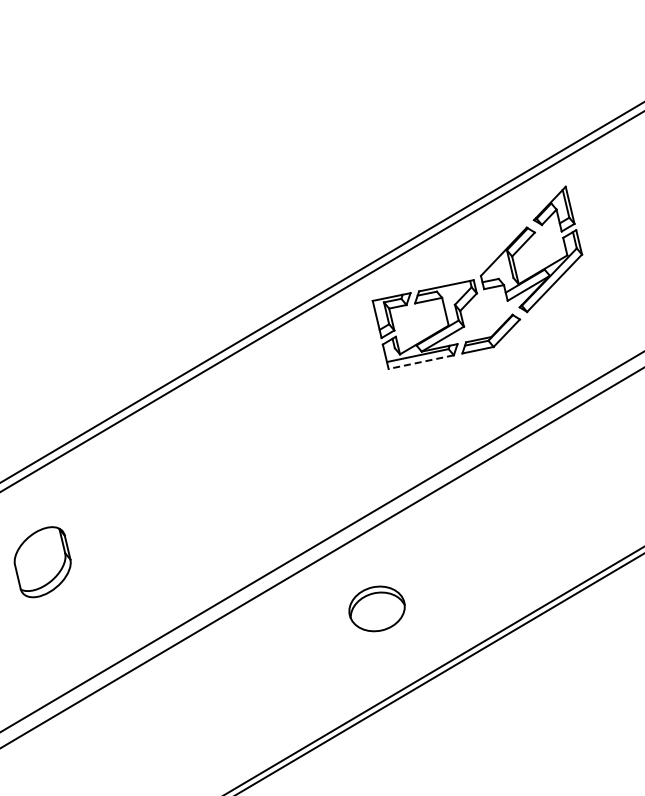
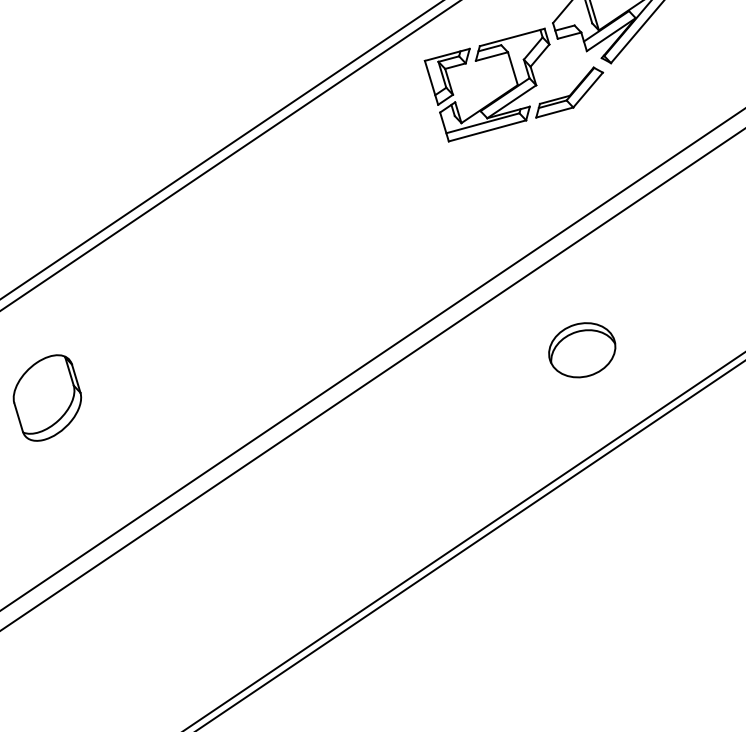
line: (420, 362) -> (486, 131), dashed -> solid
part: (376, 608) -> (581, 349), moved

